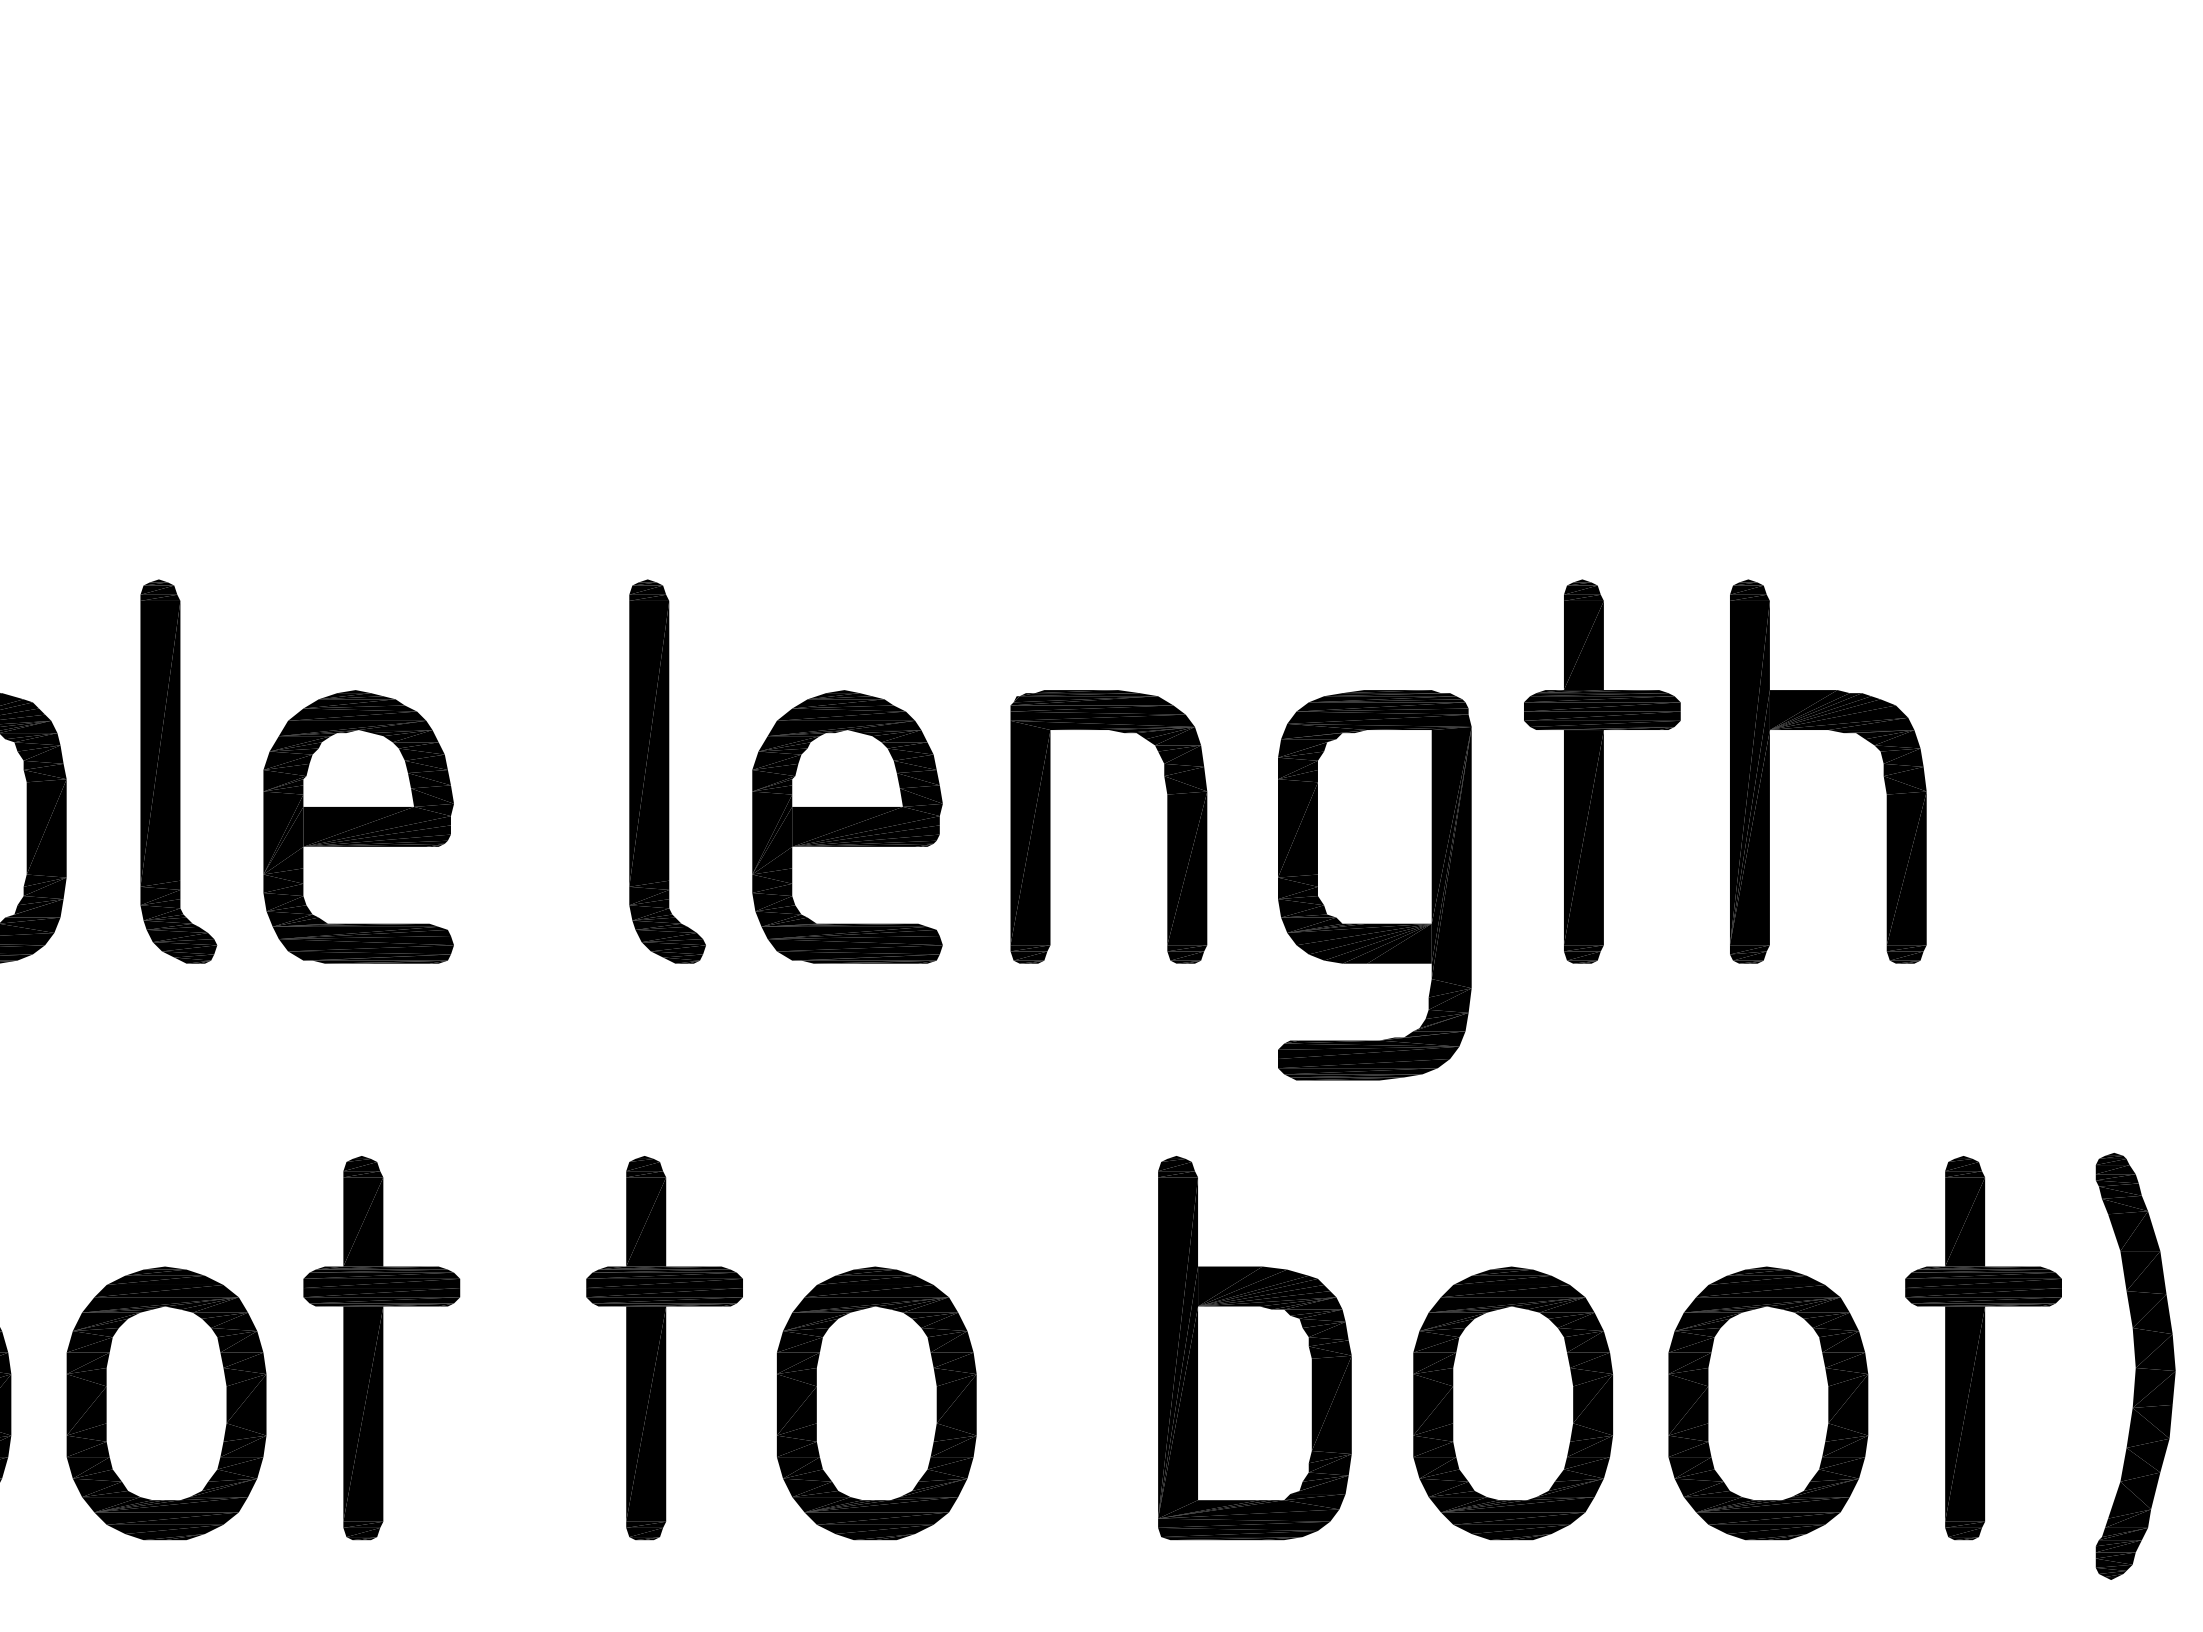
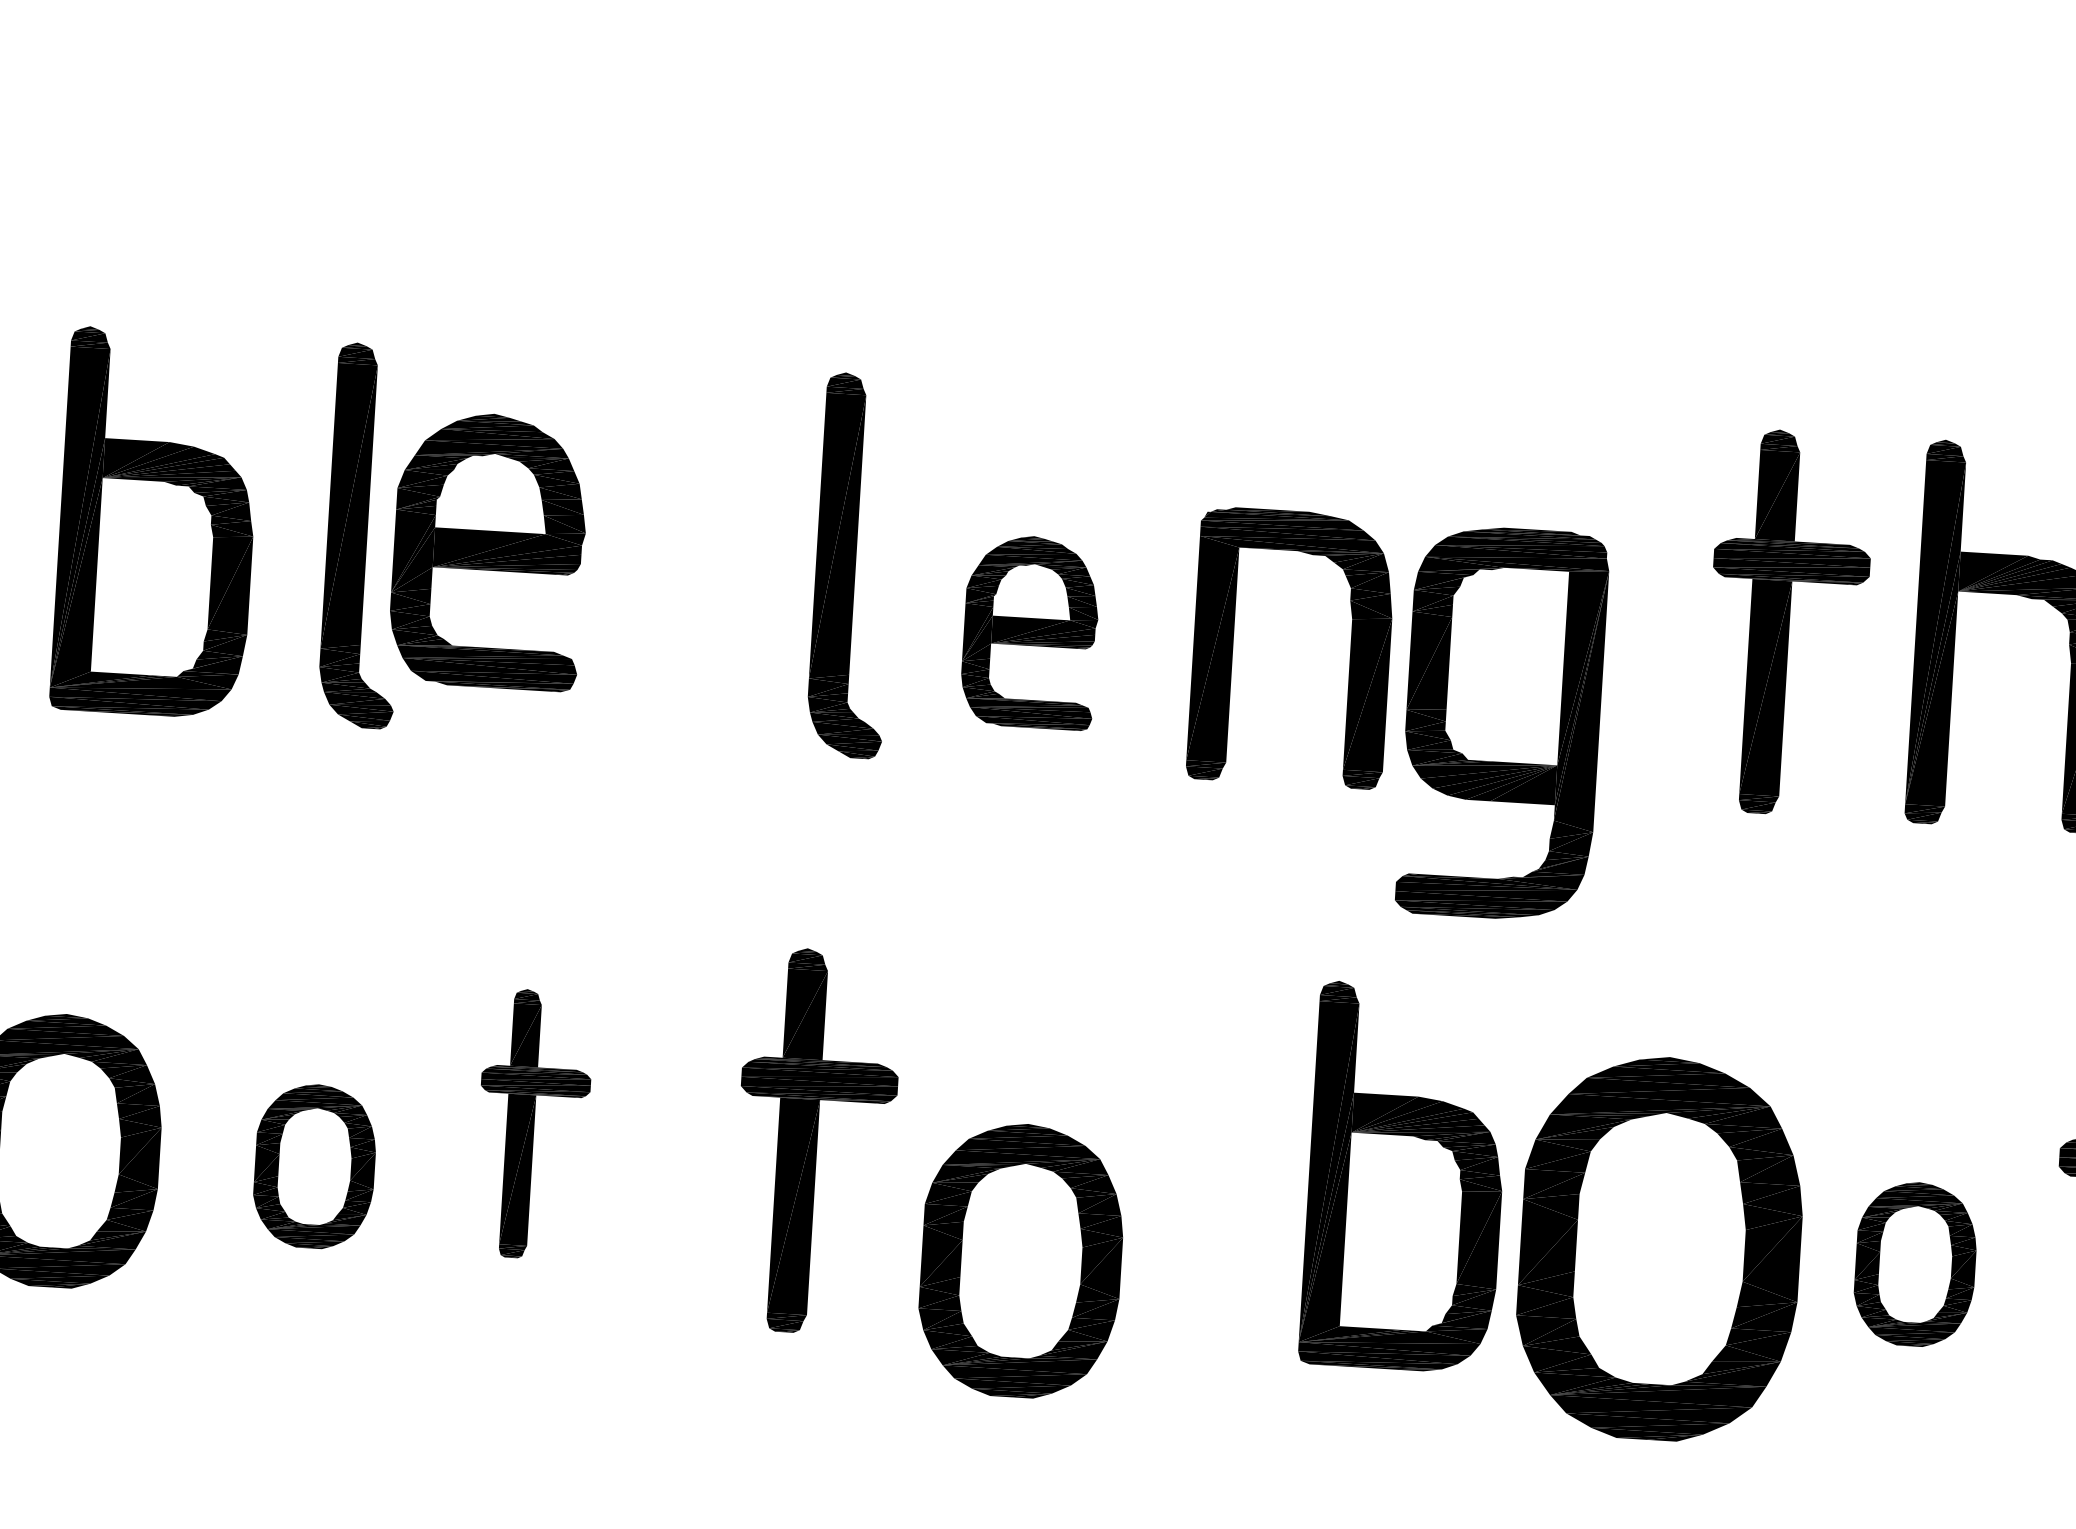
part: (358, 826) -> (488, 550), moved
part: (847, 826) -> (1030, 631), size x0.7
part: (1374, 885) -> (1502, 723), moved
part: (381, 1348) -> (533, 1124), size x0.7
part: (166, 1403) -> (314, 1166), size x0.6
part: (876, 1403) -> (1021, 1260), moved
part: (1513, 1403) -> (1660, 1248), size x1.4
part: (1768, 1403) -> (1915, 1264), size x0.6

